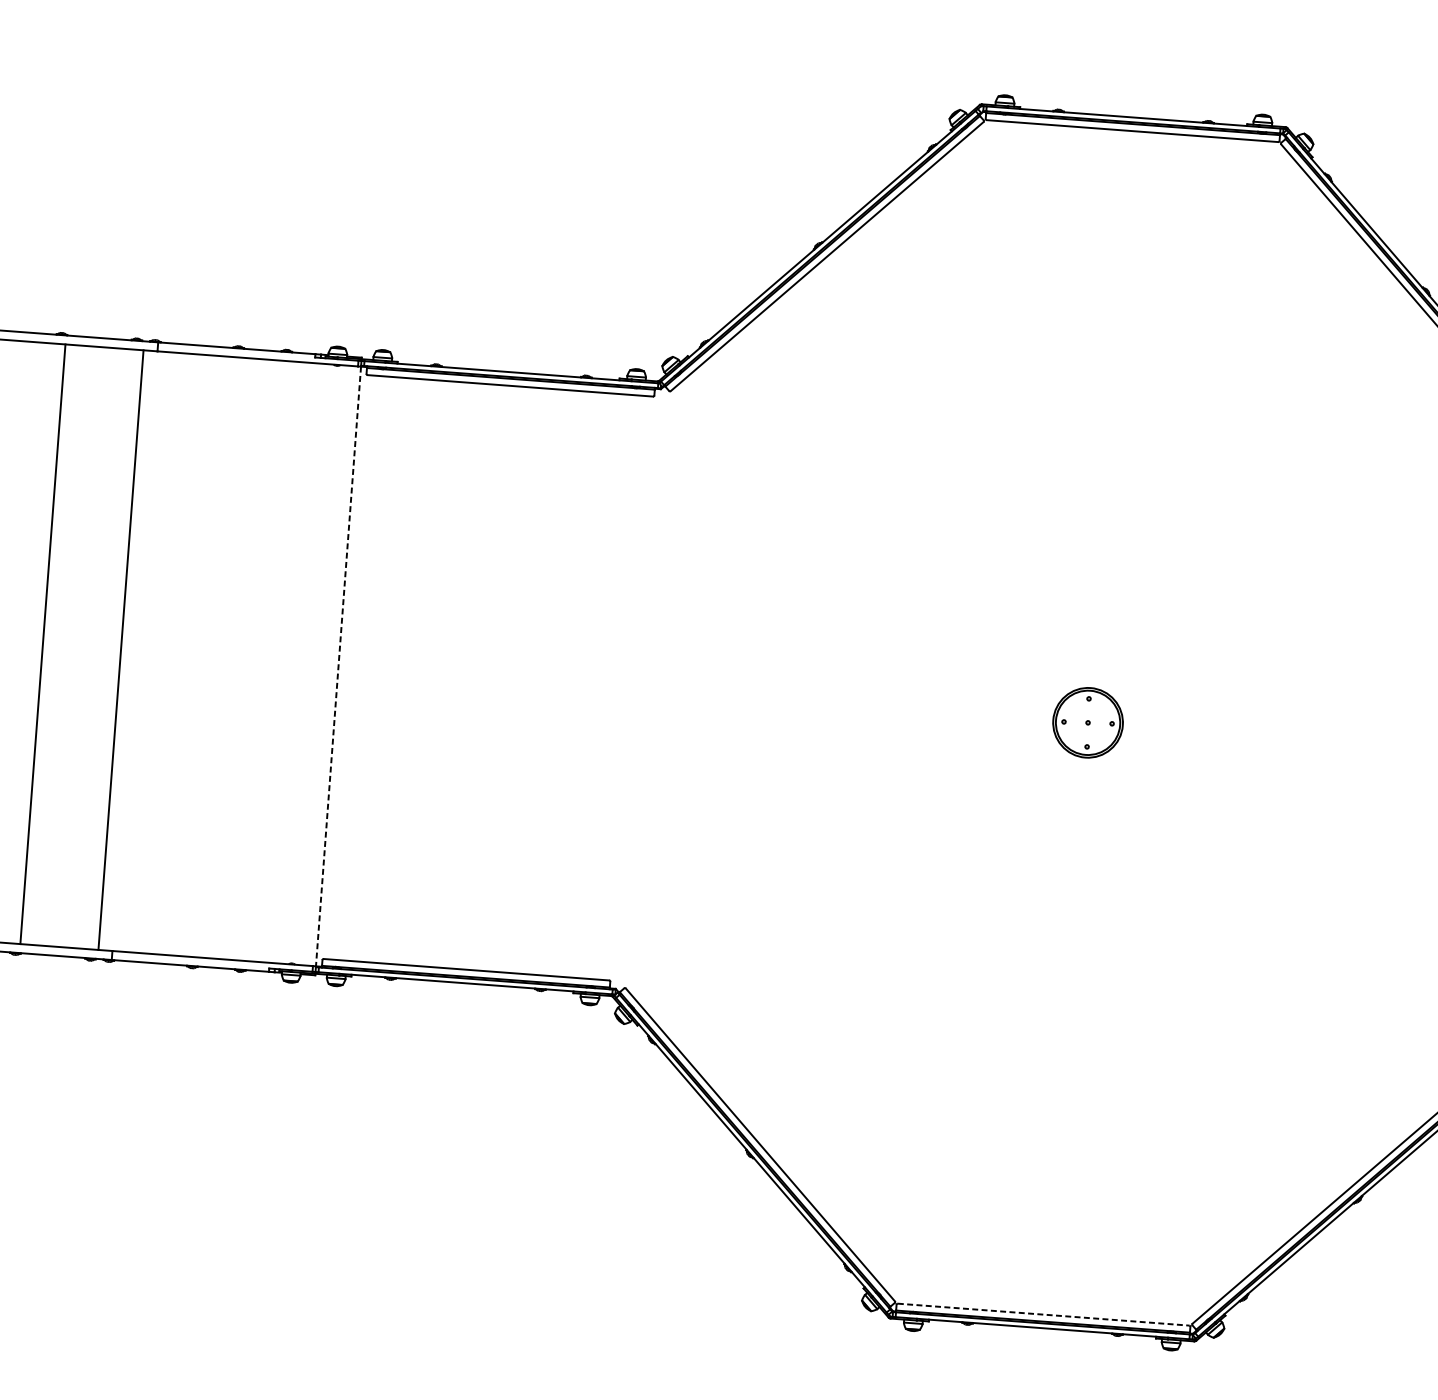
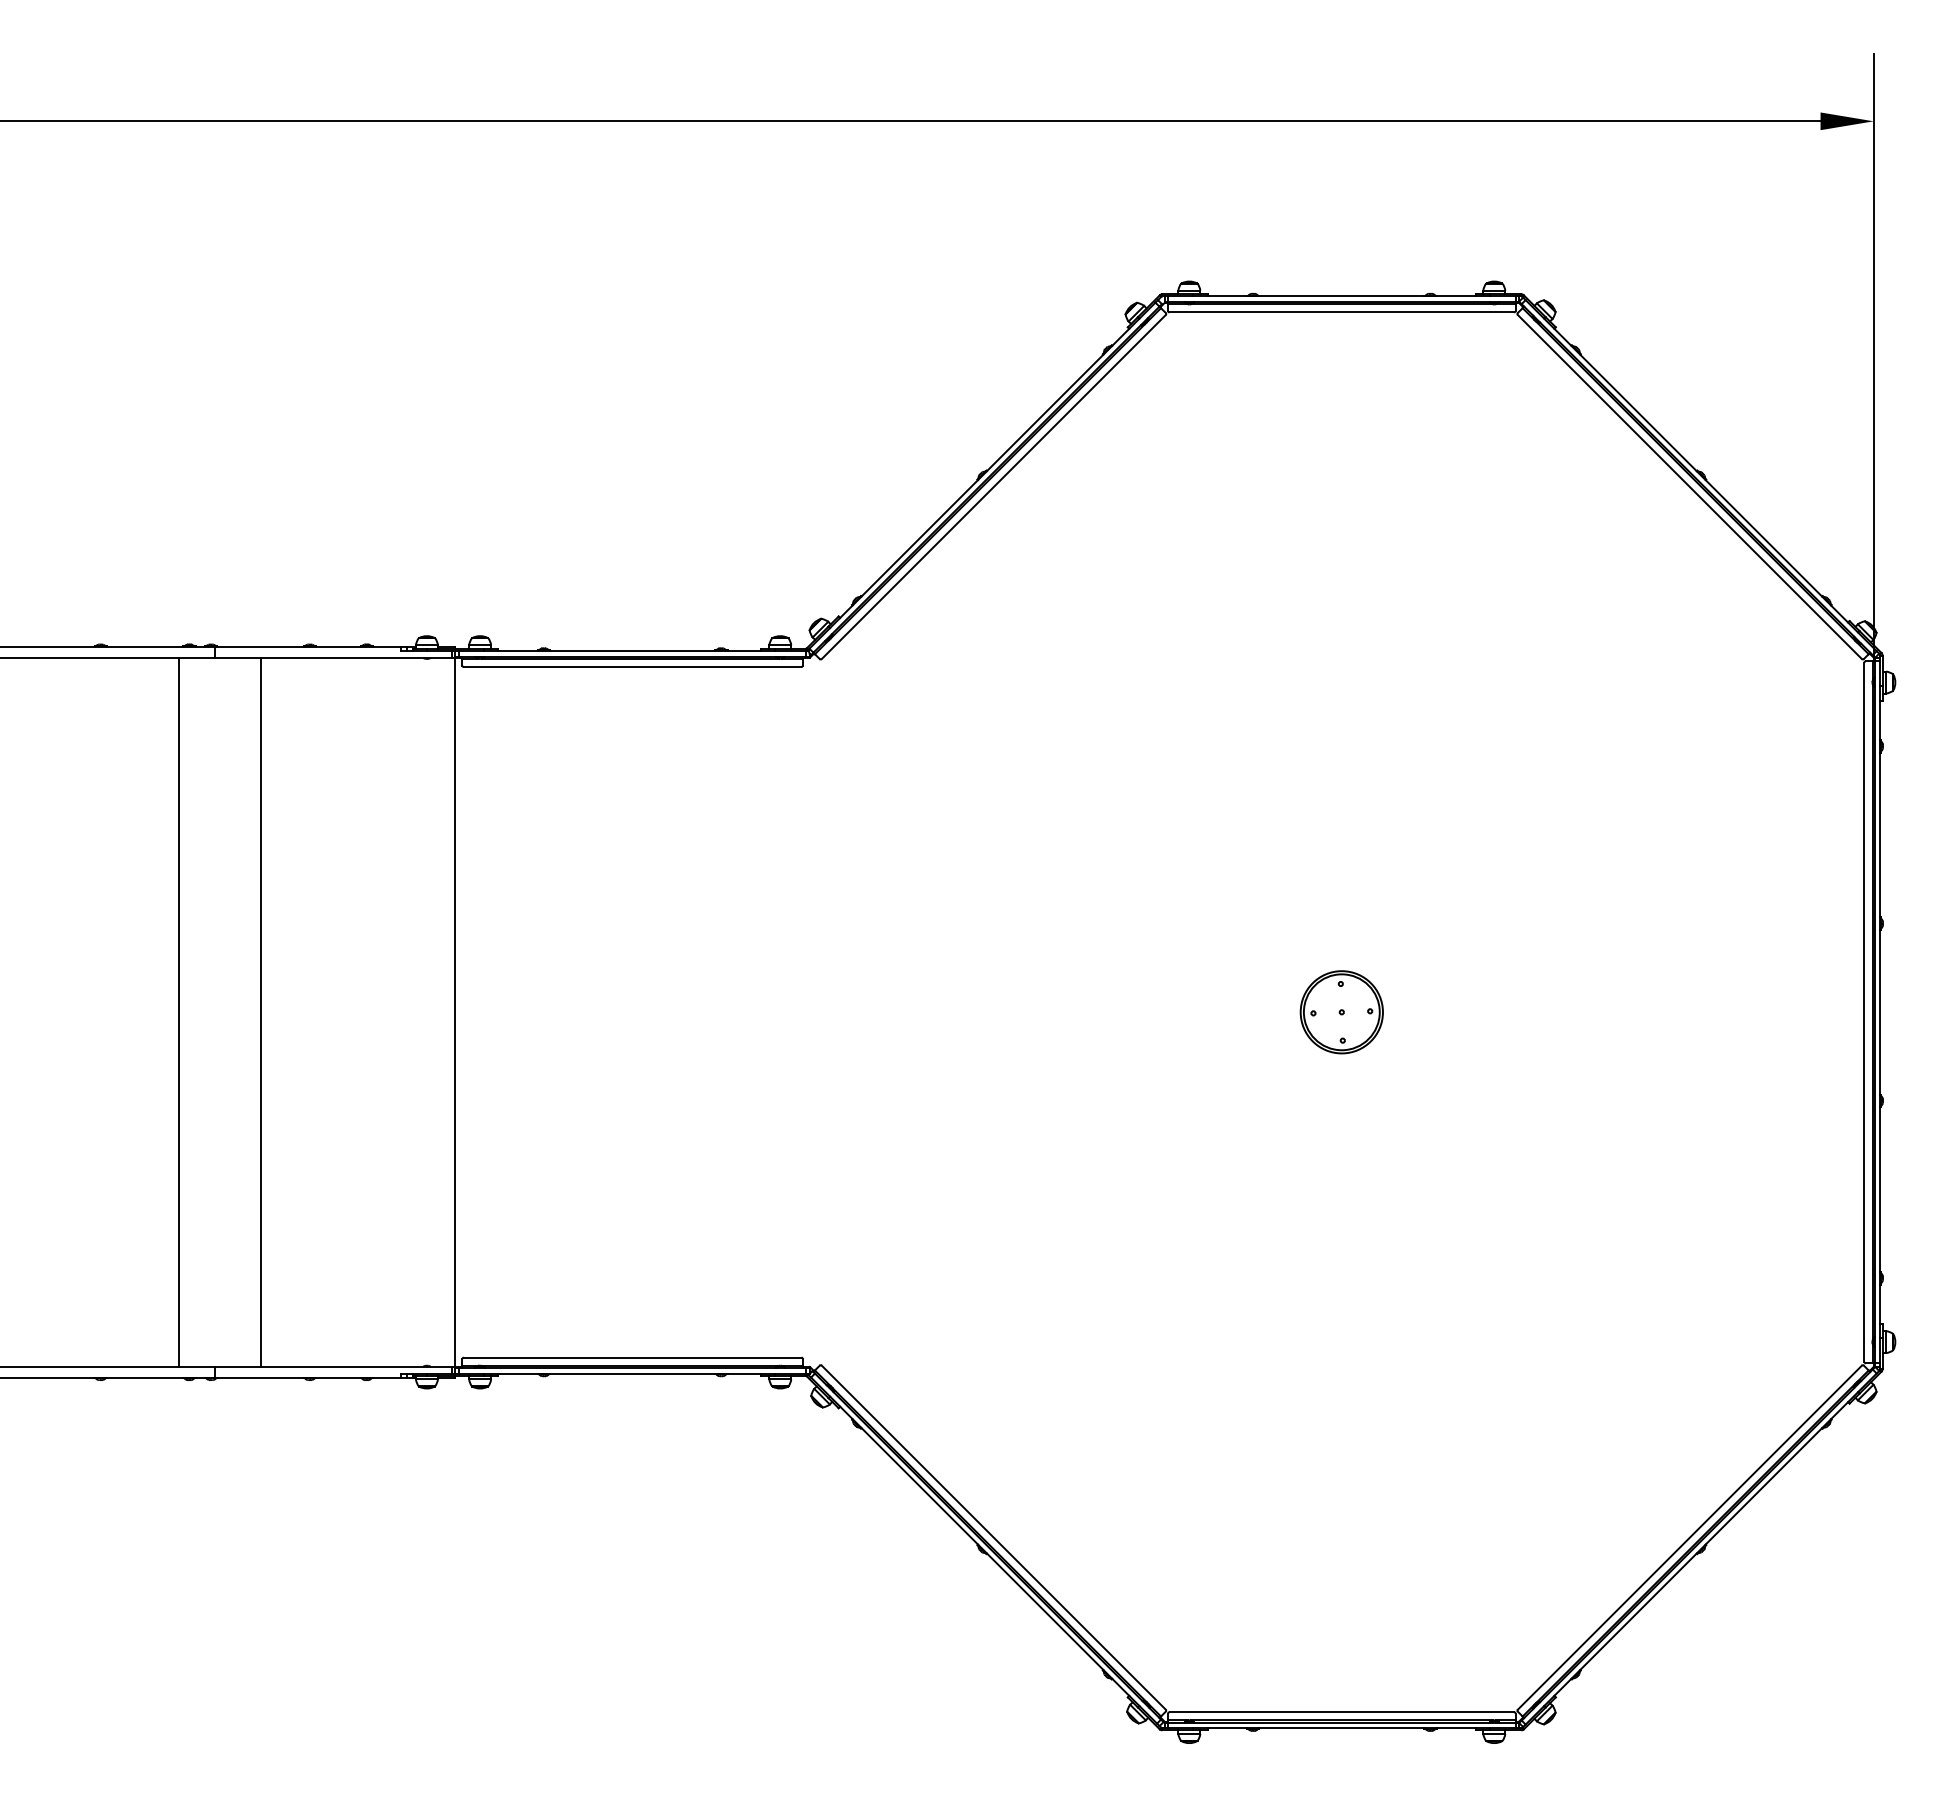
line: (42, 643) -> (178, 1011), moved
line: (121, 649) -> (261, 1011), moved
line: (338, 666) -> (455, 1012), dashed -> solid
line: (1044, 1314) -> (1342, 1712), dashed -> solid

